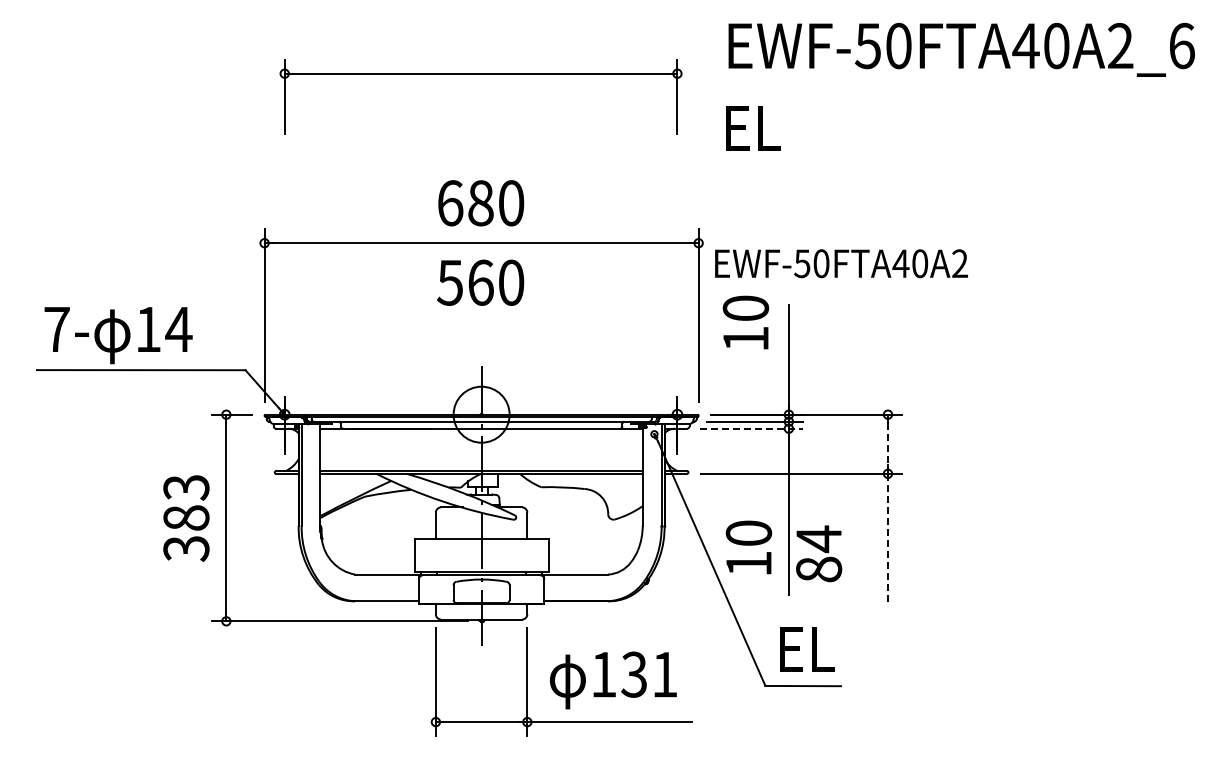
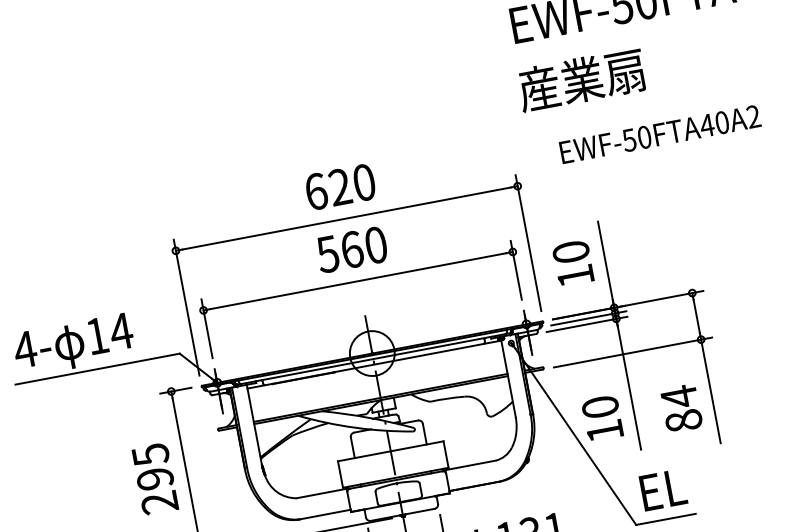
part: (480, 74) -> (357, 281), moved
text: (801, 127) -> (581, 79), EL -> 産業扇
text: (480, 203) -> (340, 187), 680 -> 620
text: (841, 263) -> (660, 134), moved
text: (745, 322) -> (572, 263), moved
text: (56, 329) -> (24, 349), 7- -> 4-
line: (752, 428) -> (587, 324), dashed -> solid
line: (887, 444) -> (696, 316), dashed -> solid
text: (186, 518) -> (155, 479), 383 -> 295
line: (887, 539) -> (710, 391), dashed -> solid
text: (819, 553) -> (681, 408), moved

